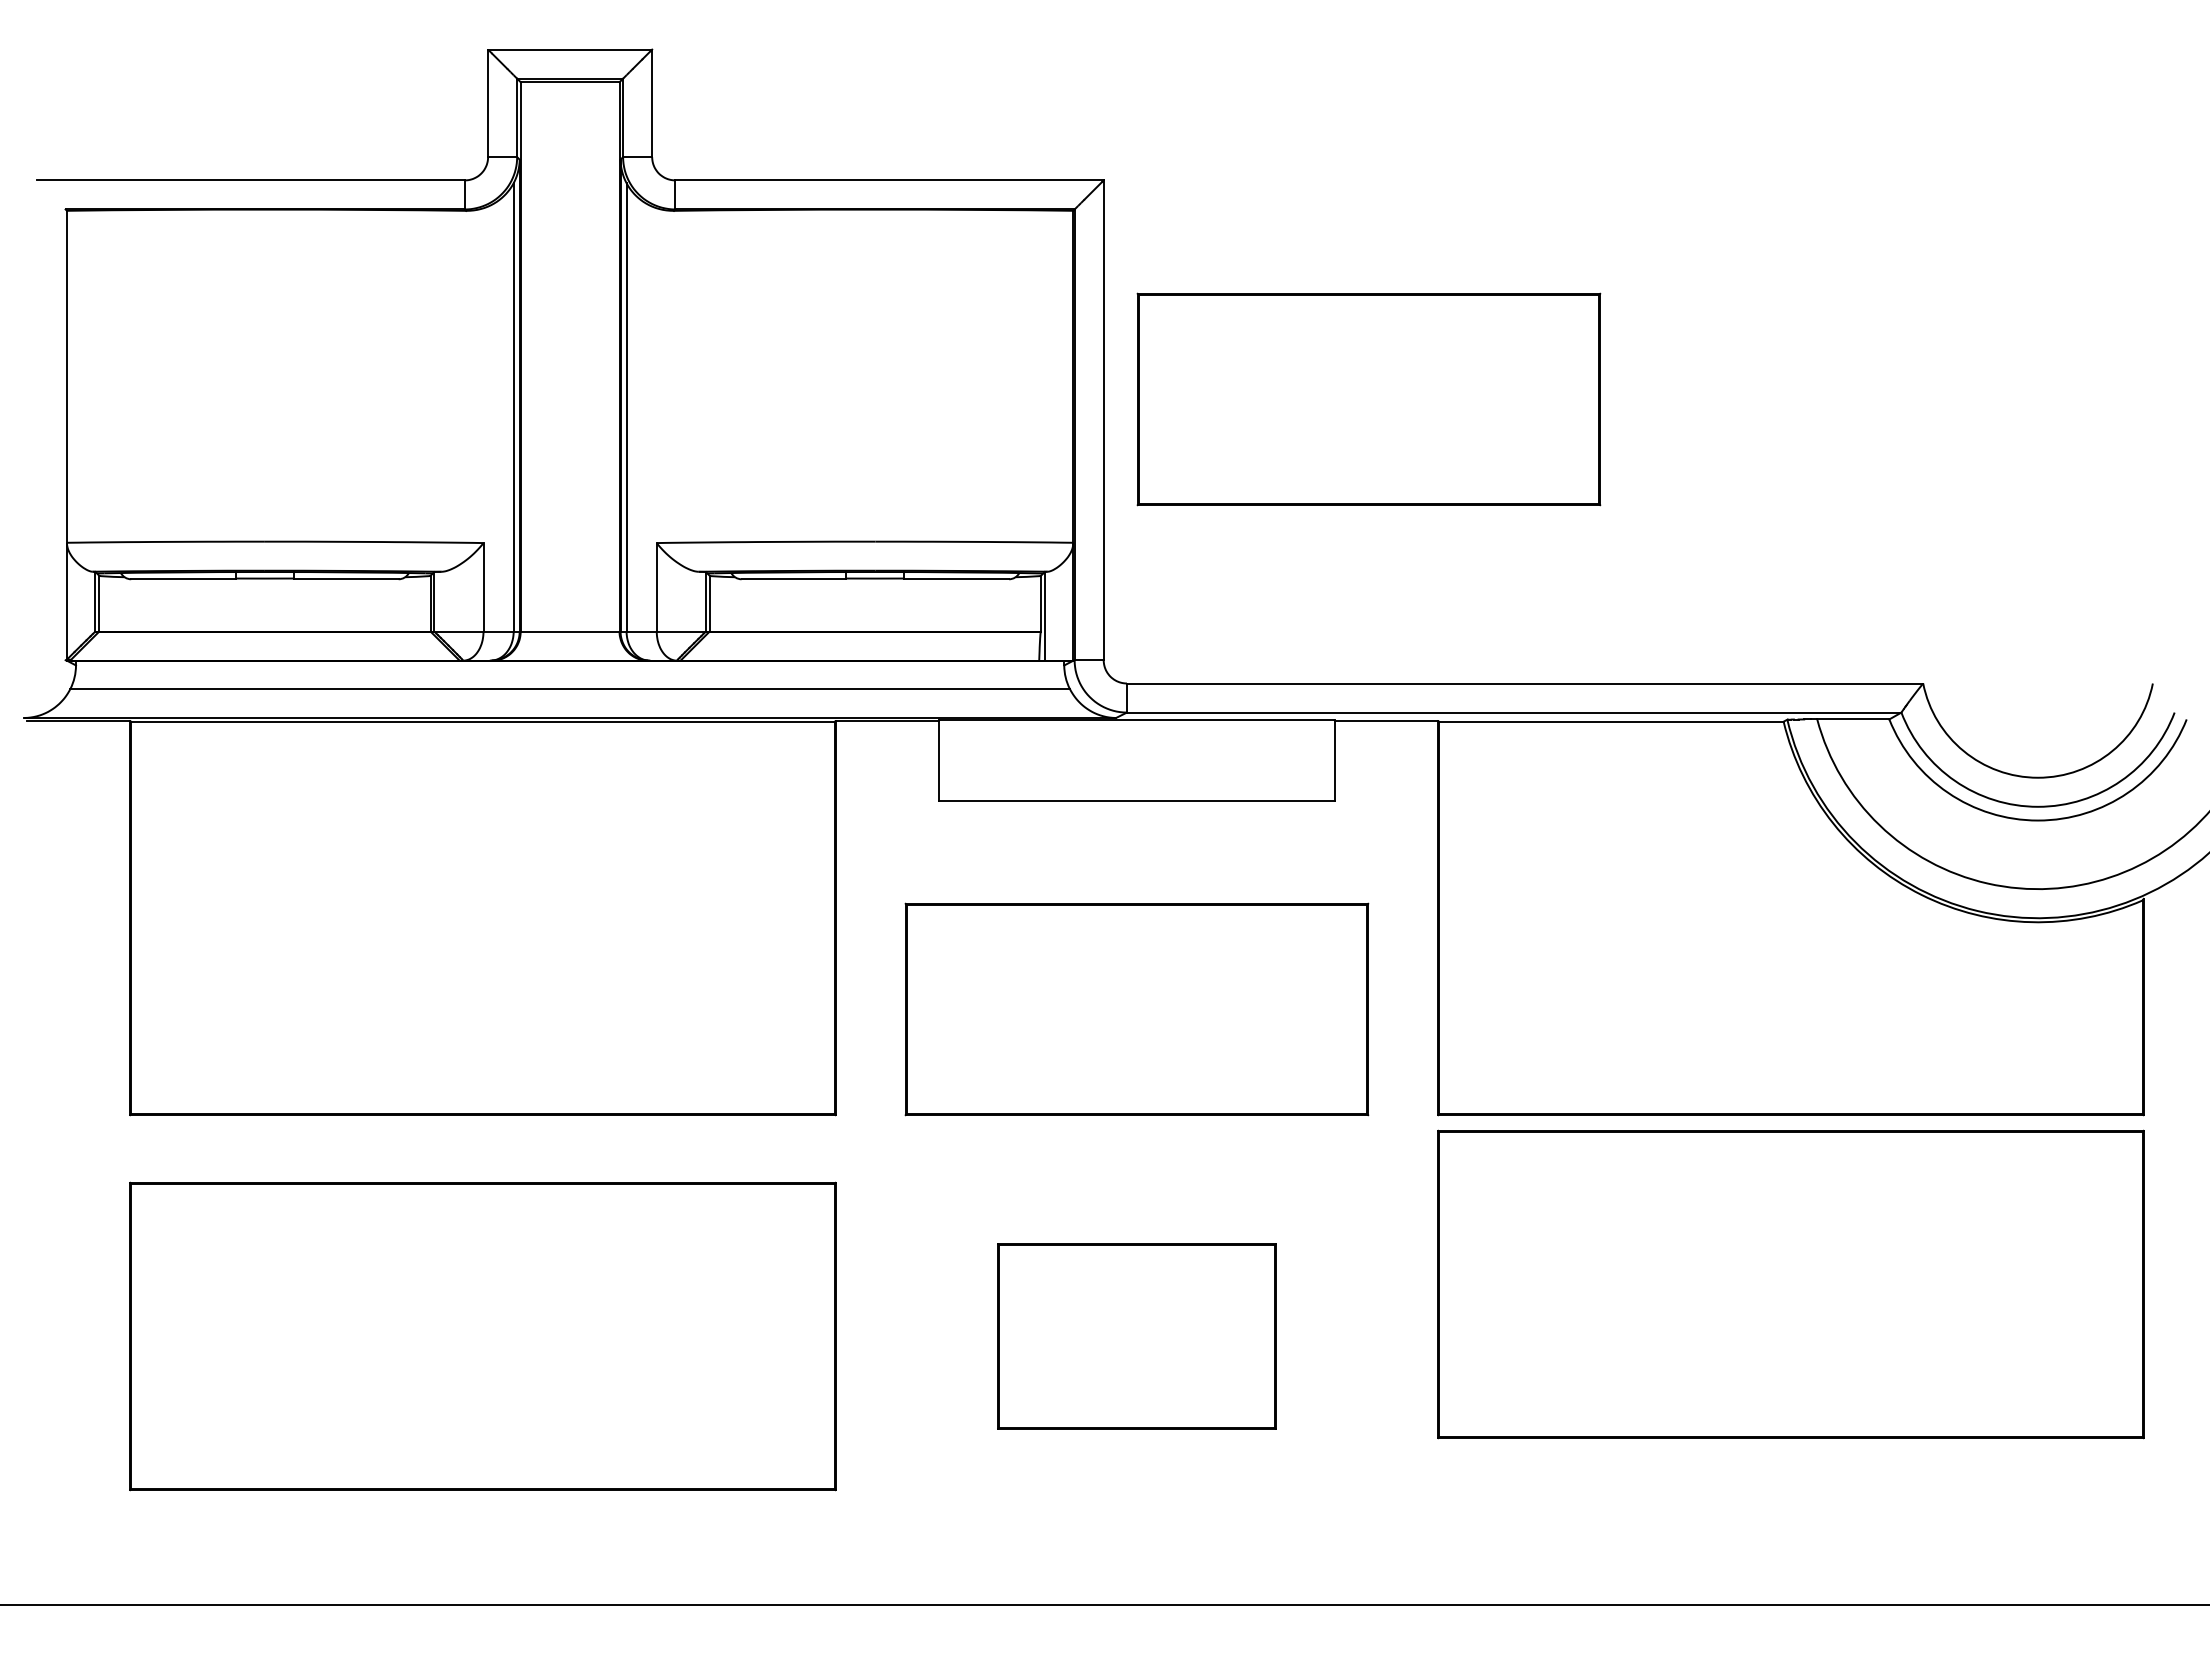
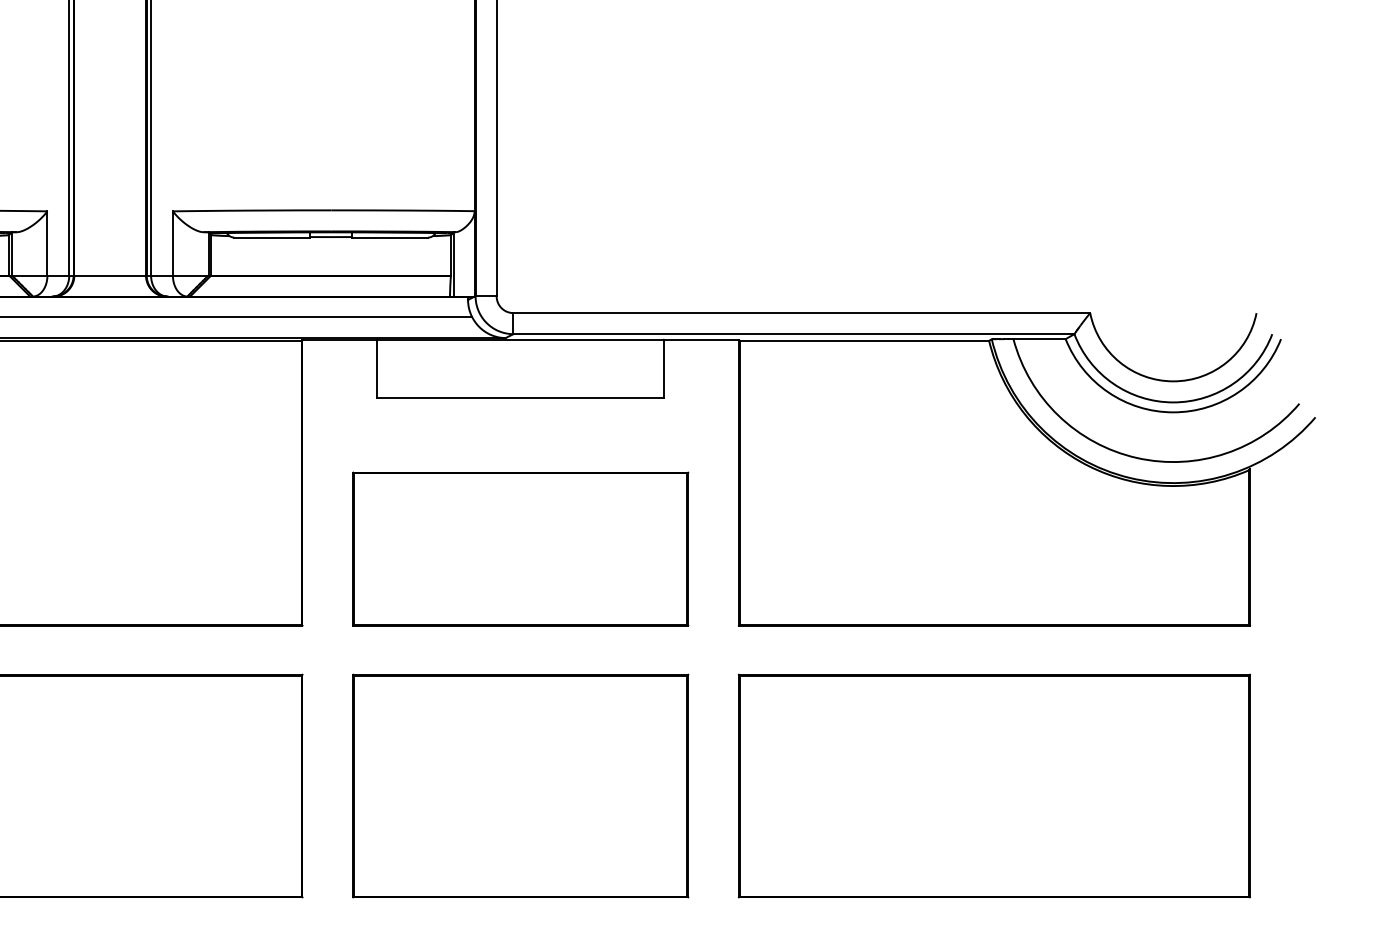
part: (1368, 399) -> (688, 107), removed
part: (1790, 1284) -> (994, 786), moved
part: (1136, 1336) -> (520, 786), size x1.67

